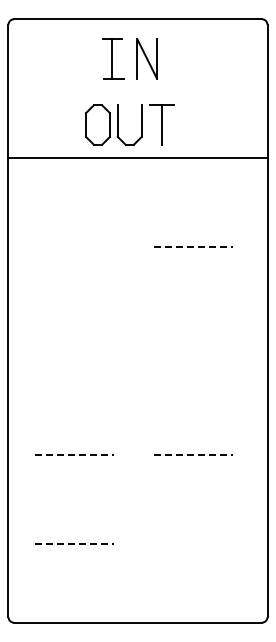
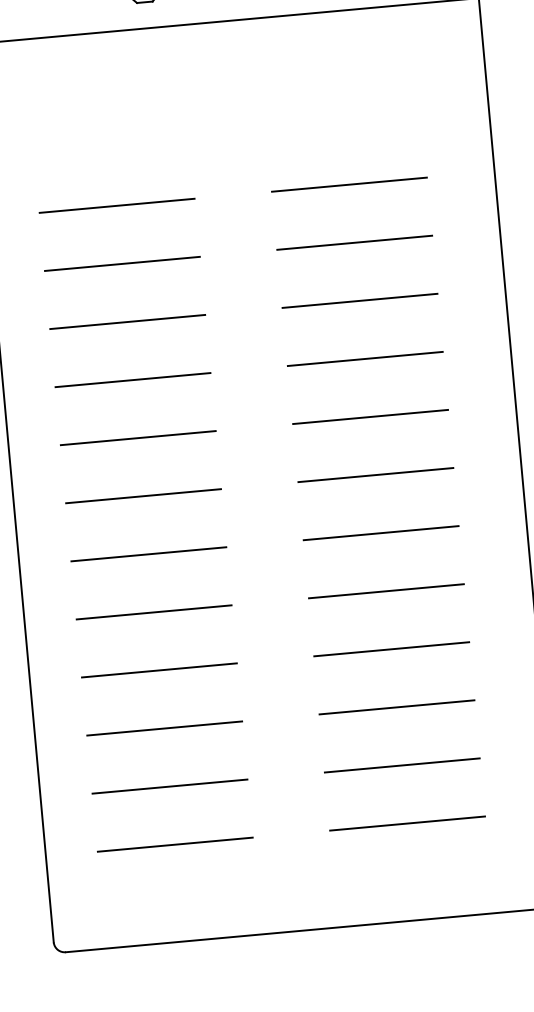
line: (74, 246) -> (116, 205), added
line: (193, 246) -> (349, 184), dashed -> solid
line: (74, 276) -> (122, 263), added
line: (192, 276) -> (353, 242), added
line: (74, 306) -> (127, 322), added
line: (192, 306) -> (358, 301), added
line: (74, 335) -> (132, 379), added
line: (192, 335) -> (363, 358), added
line: (74, 365) -> (138, 438), added
line: (192, 365) -> (368, 417), added
line: (74, 395) -> (143, 496), added
line: (192, 395) -> (374, 475), added
line: (74, 424) -> (148, 553), added
line: (192, 424) -> (379, 532), added
line: (74, 454) -> (153, 612), dashed -> solid
line: (193, 454) -> (386, 591), dashed -> solid
line: (74, 484) -> (159, 670), added
line: (192, 484) -> (390, 649), added
line: (74, 513) -> (164, 727), added
line: (192, 513) -> (395, 706), added
line: (74, 543) -> (169, 786), dashed -> solid
line: (192, 543) -> (400, 765), added
line: (74, 573) -> (175, 845), added
line: (192, 573) -> (406, 824), added

